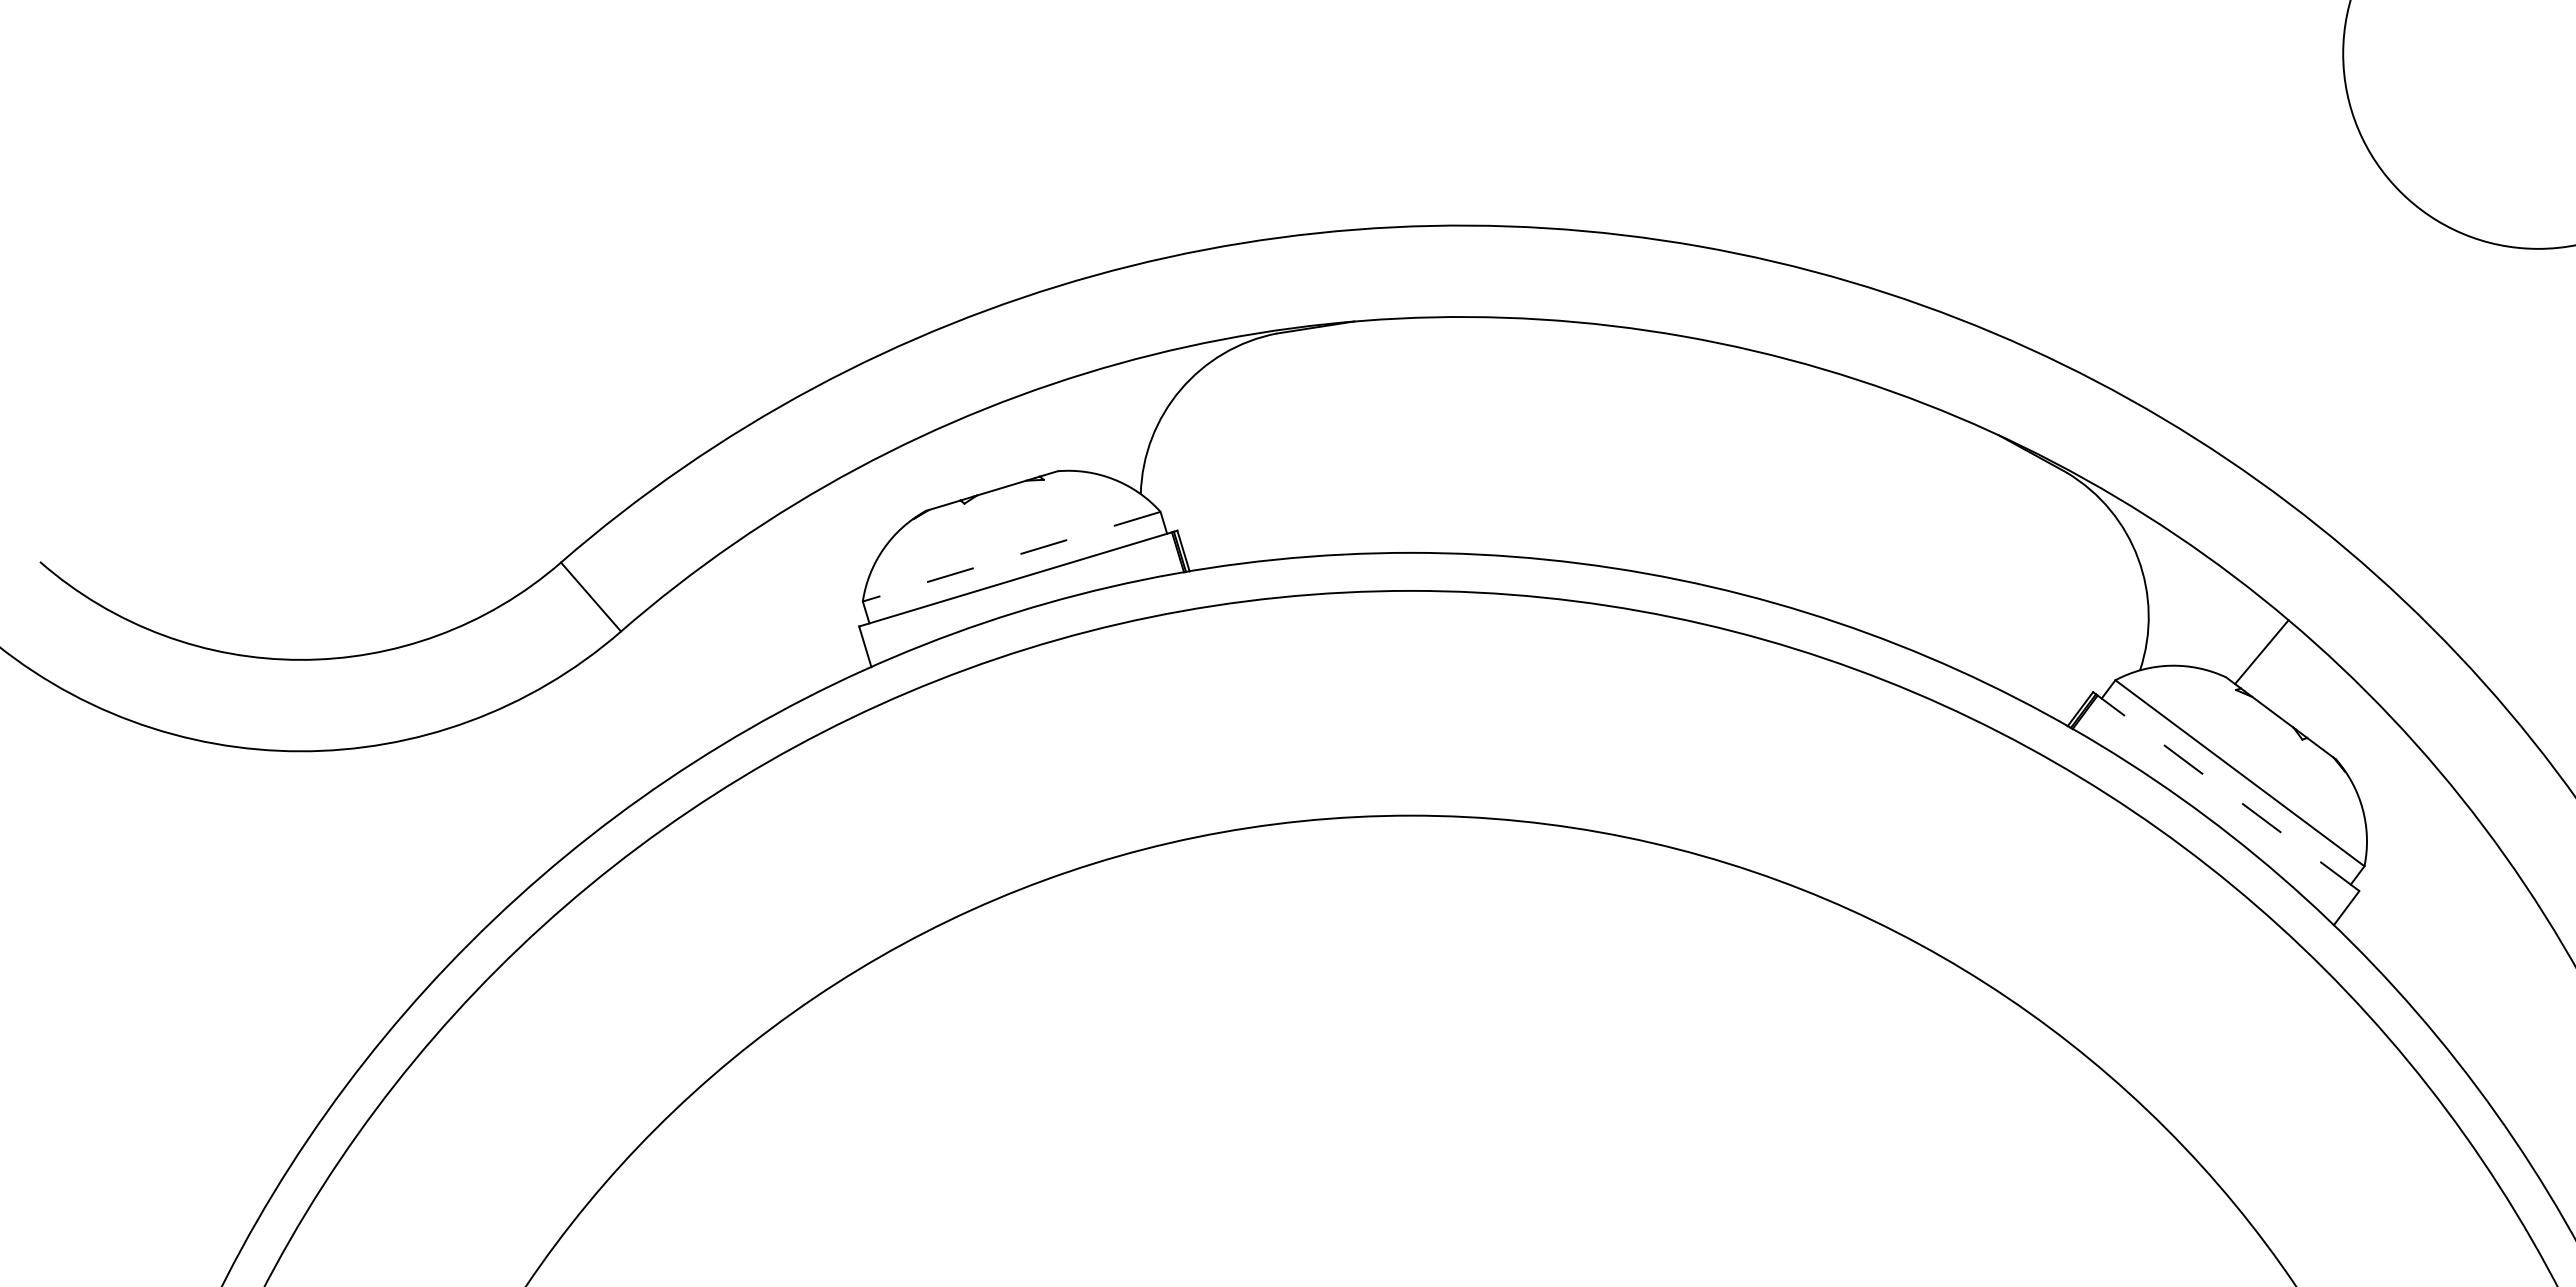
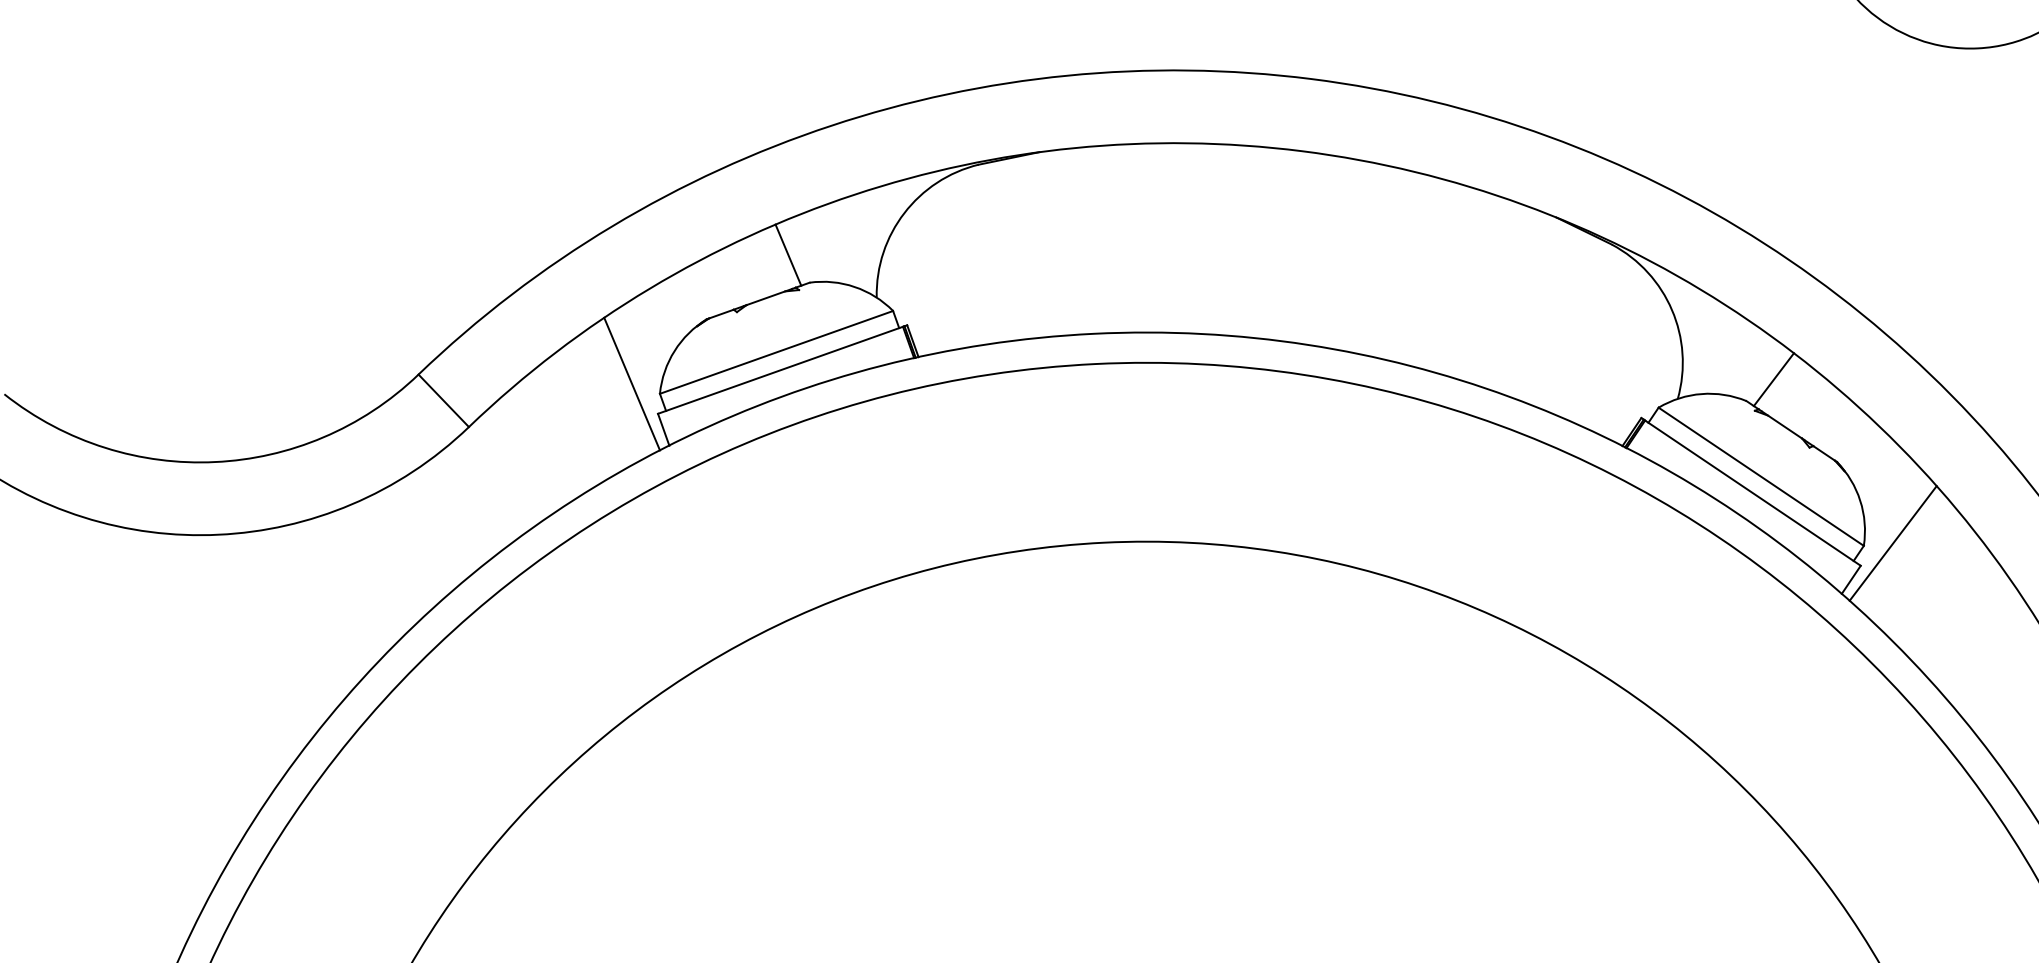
line: (1032, 435) -> (788, 255), added
line: (1011, 556) -> (776, 352), dashed -> solid
line: (828, 587) -> (632, 384), added
line: (2228, 793) -> (1752, 493), dashed -> solid
line: (2401, 864) -> (1893, 543), added

